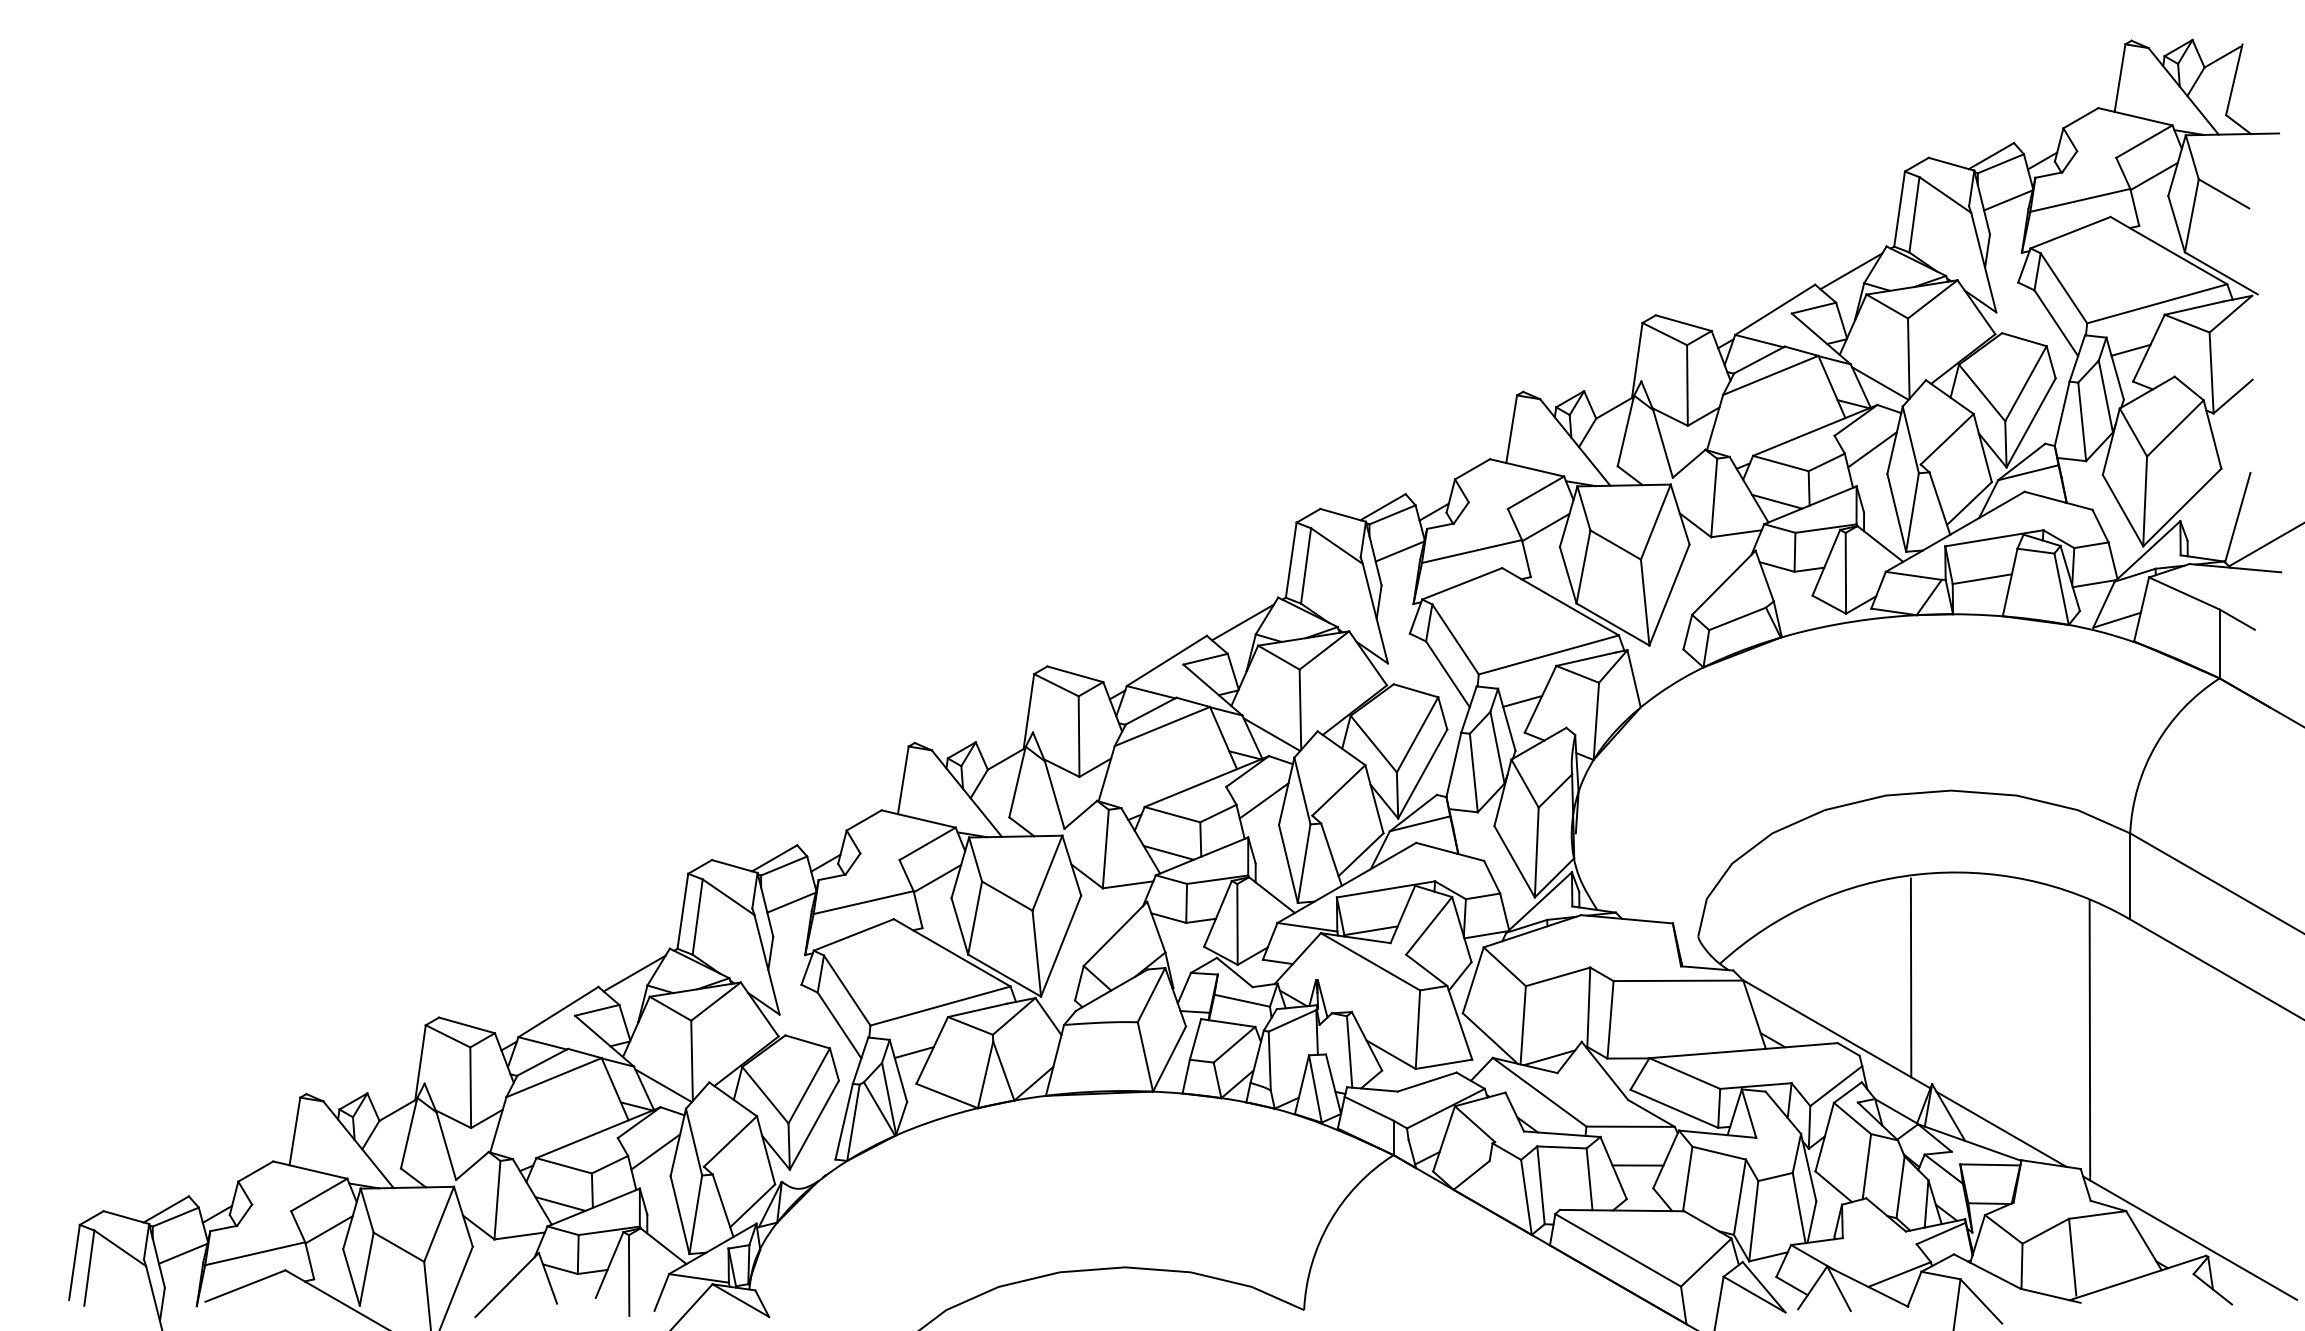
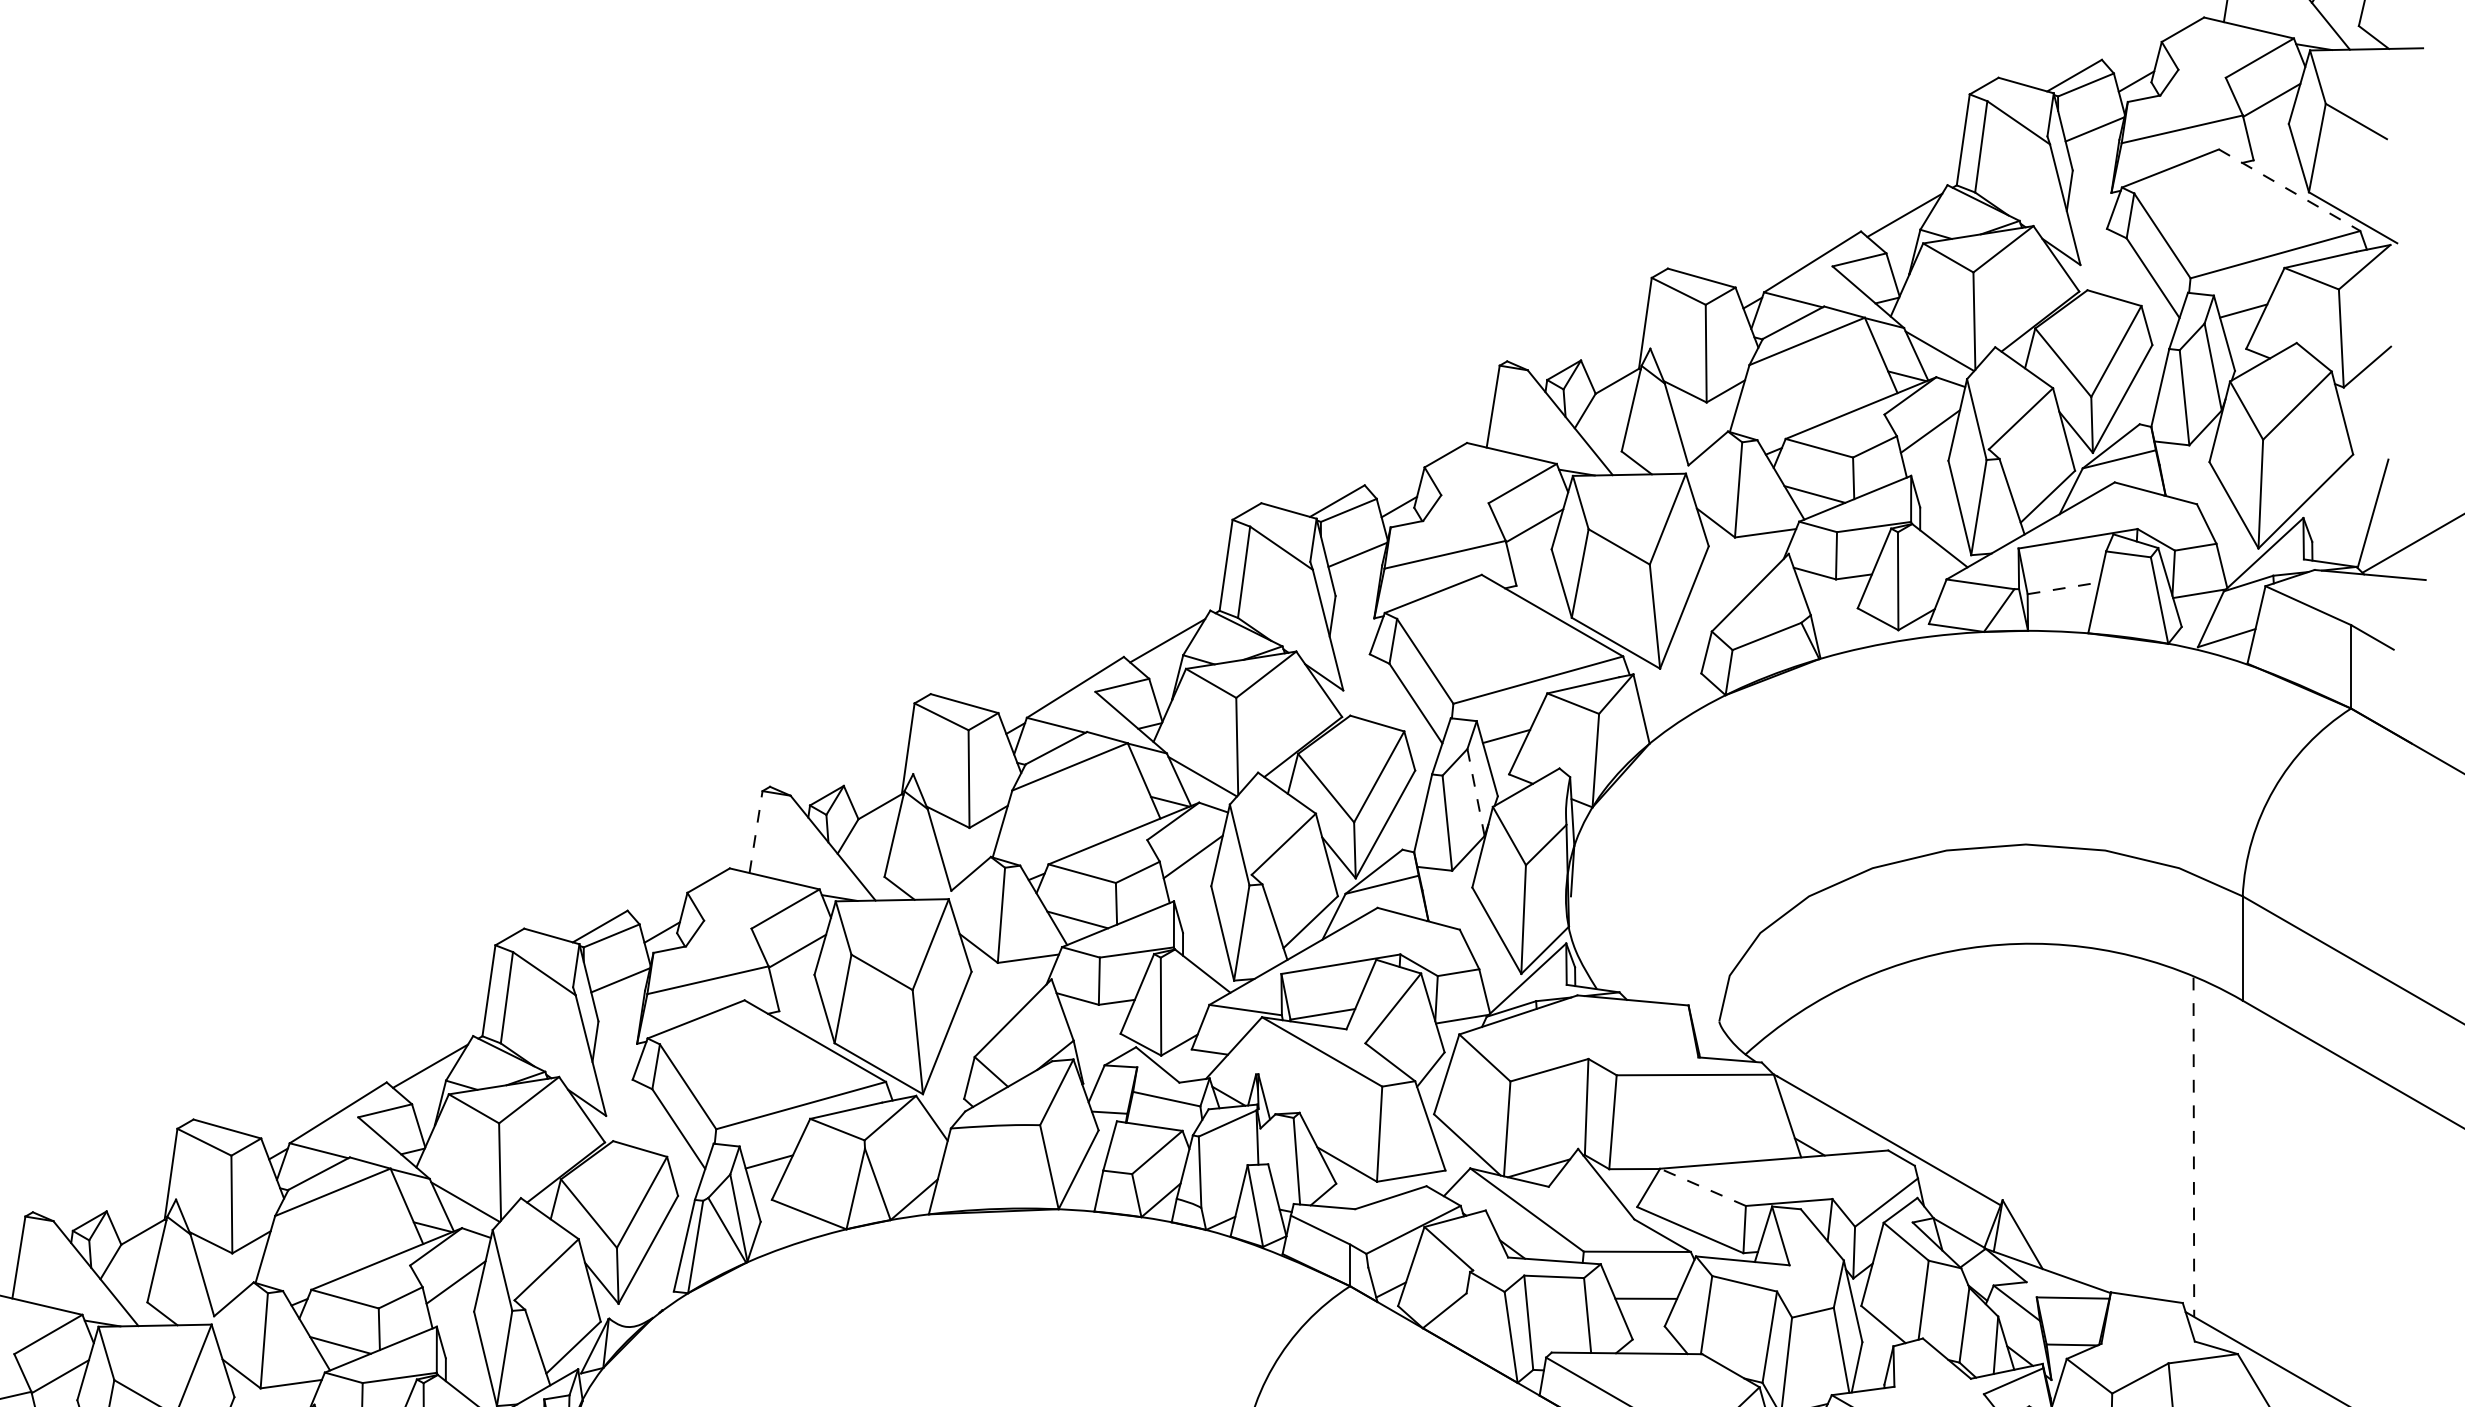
line: (2169, 250) -> (2290, 190), solid -> dashed
line: (1982, 579) -> (2063, 588), solid -> dashed
line: (1497, 747) -> (1476, 792), solid -> dashed
line: (903, 779) -> (756, 831), solid -> dashed
line: (1910, 977) -> (1976, 1070), removed
line: (2089, 1040) -> (2193, 1147), solid -> dashed
line: (1684, 1073) -> (1702, 1187), solid -> dashed
line: (2001, 1128) -> (2086, 1253), removed

